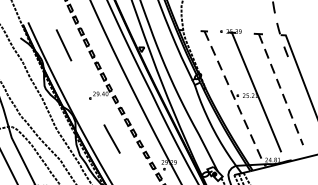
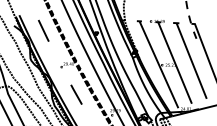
line: (280, 90) -> (191, 61), dashed -> solid
line: (232, 94) -> (158, 64), dashed -> solid

